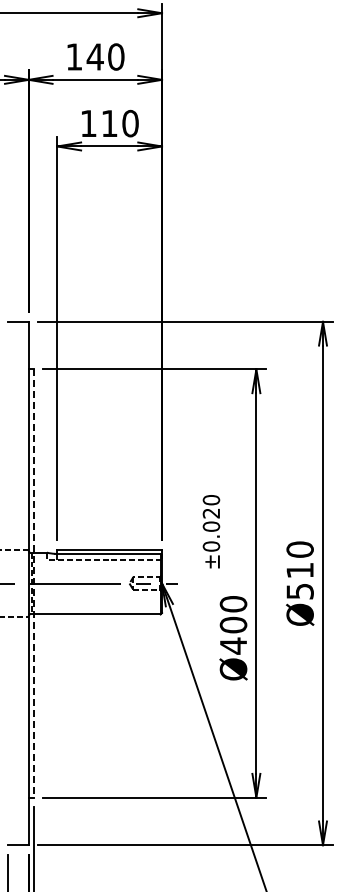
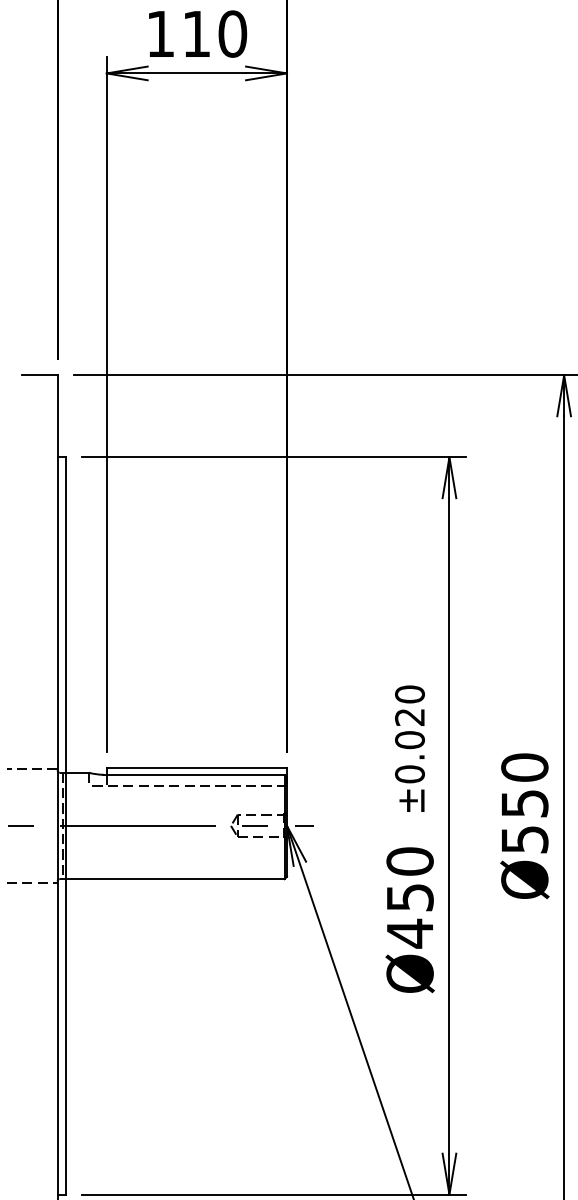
text: (211, 531) -> (410, 748), moved
text: (299, 570) -> (523, 803), Ø510 -> Ø550
line: (33, 584) -> (65, 827), dashed -> solid
text: (233, 624) -> (410, 896), Ø400 -> Ø450

